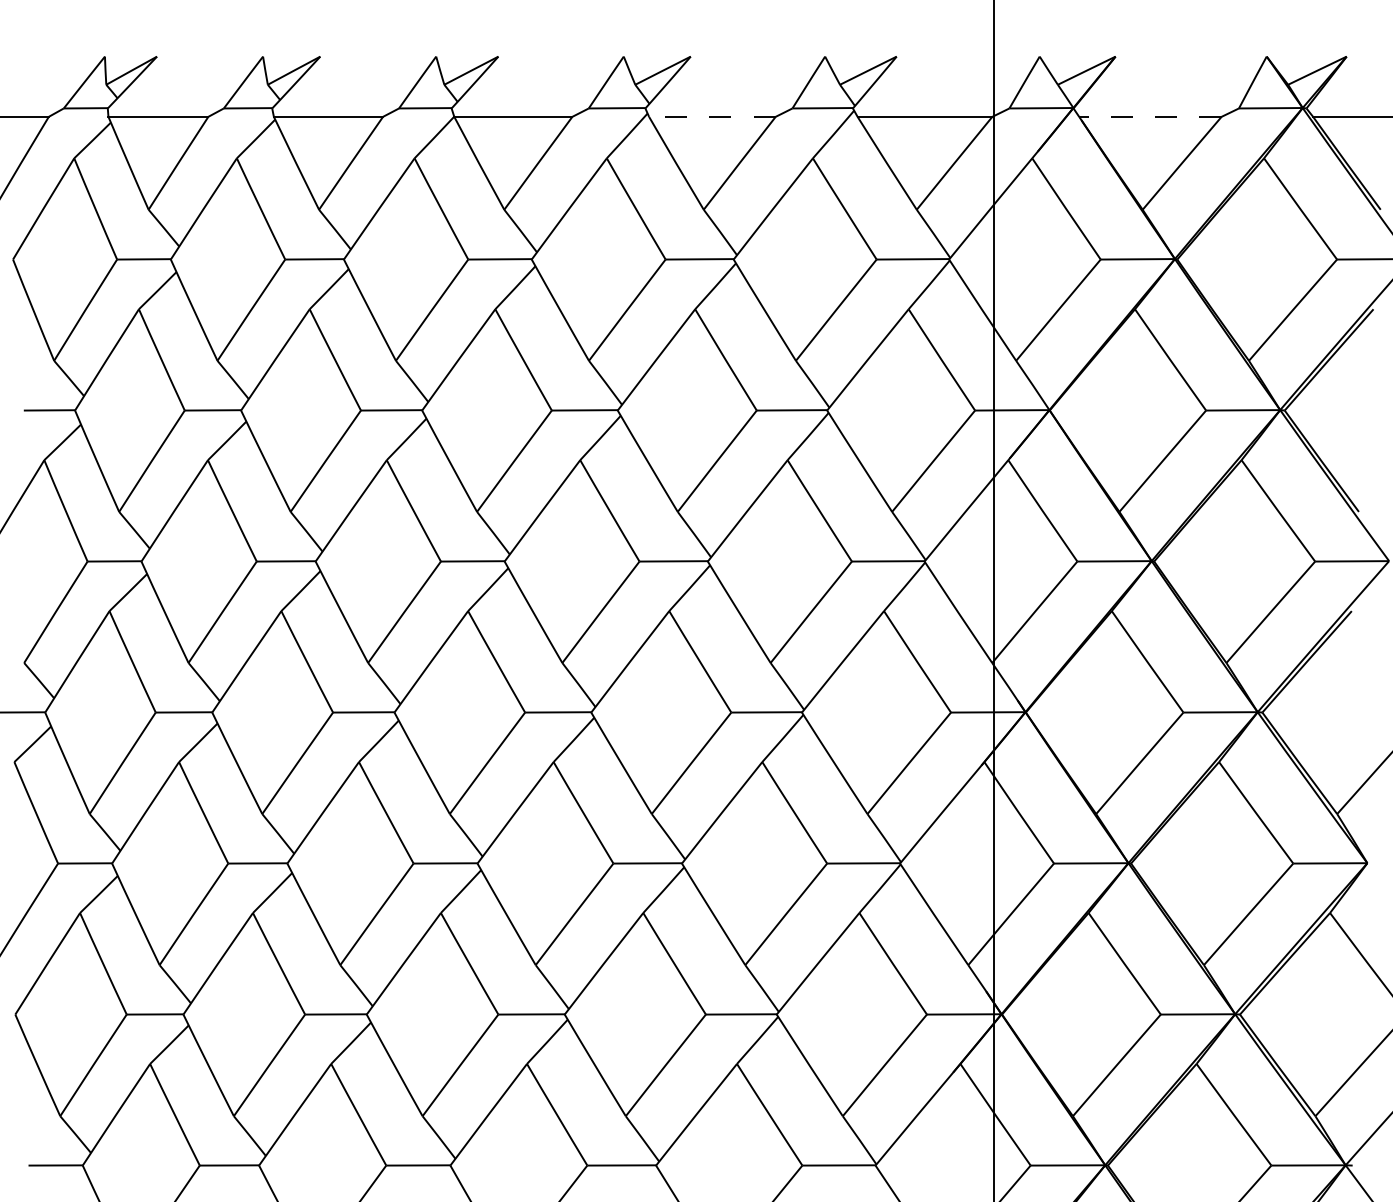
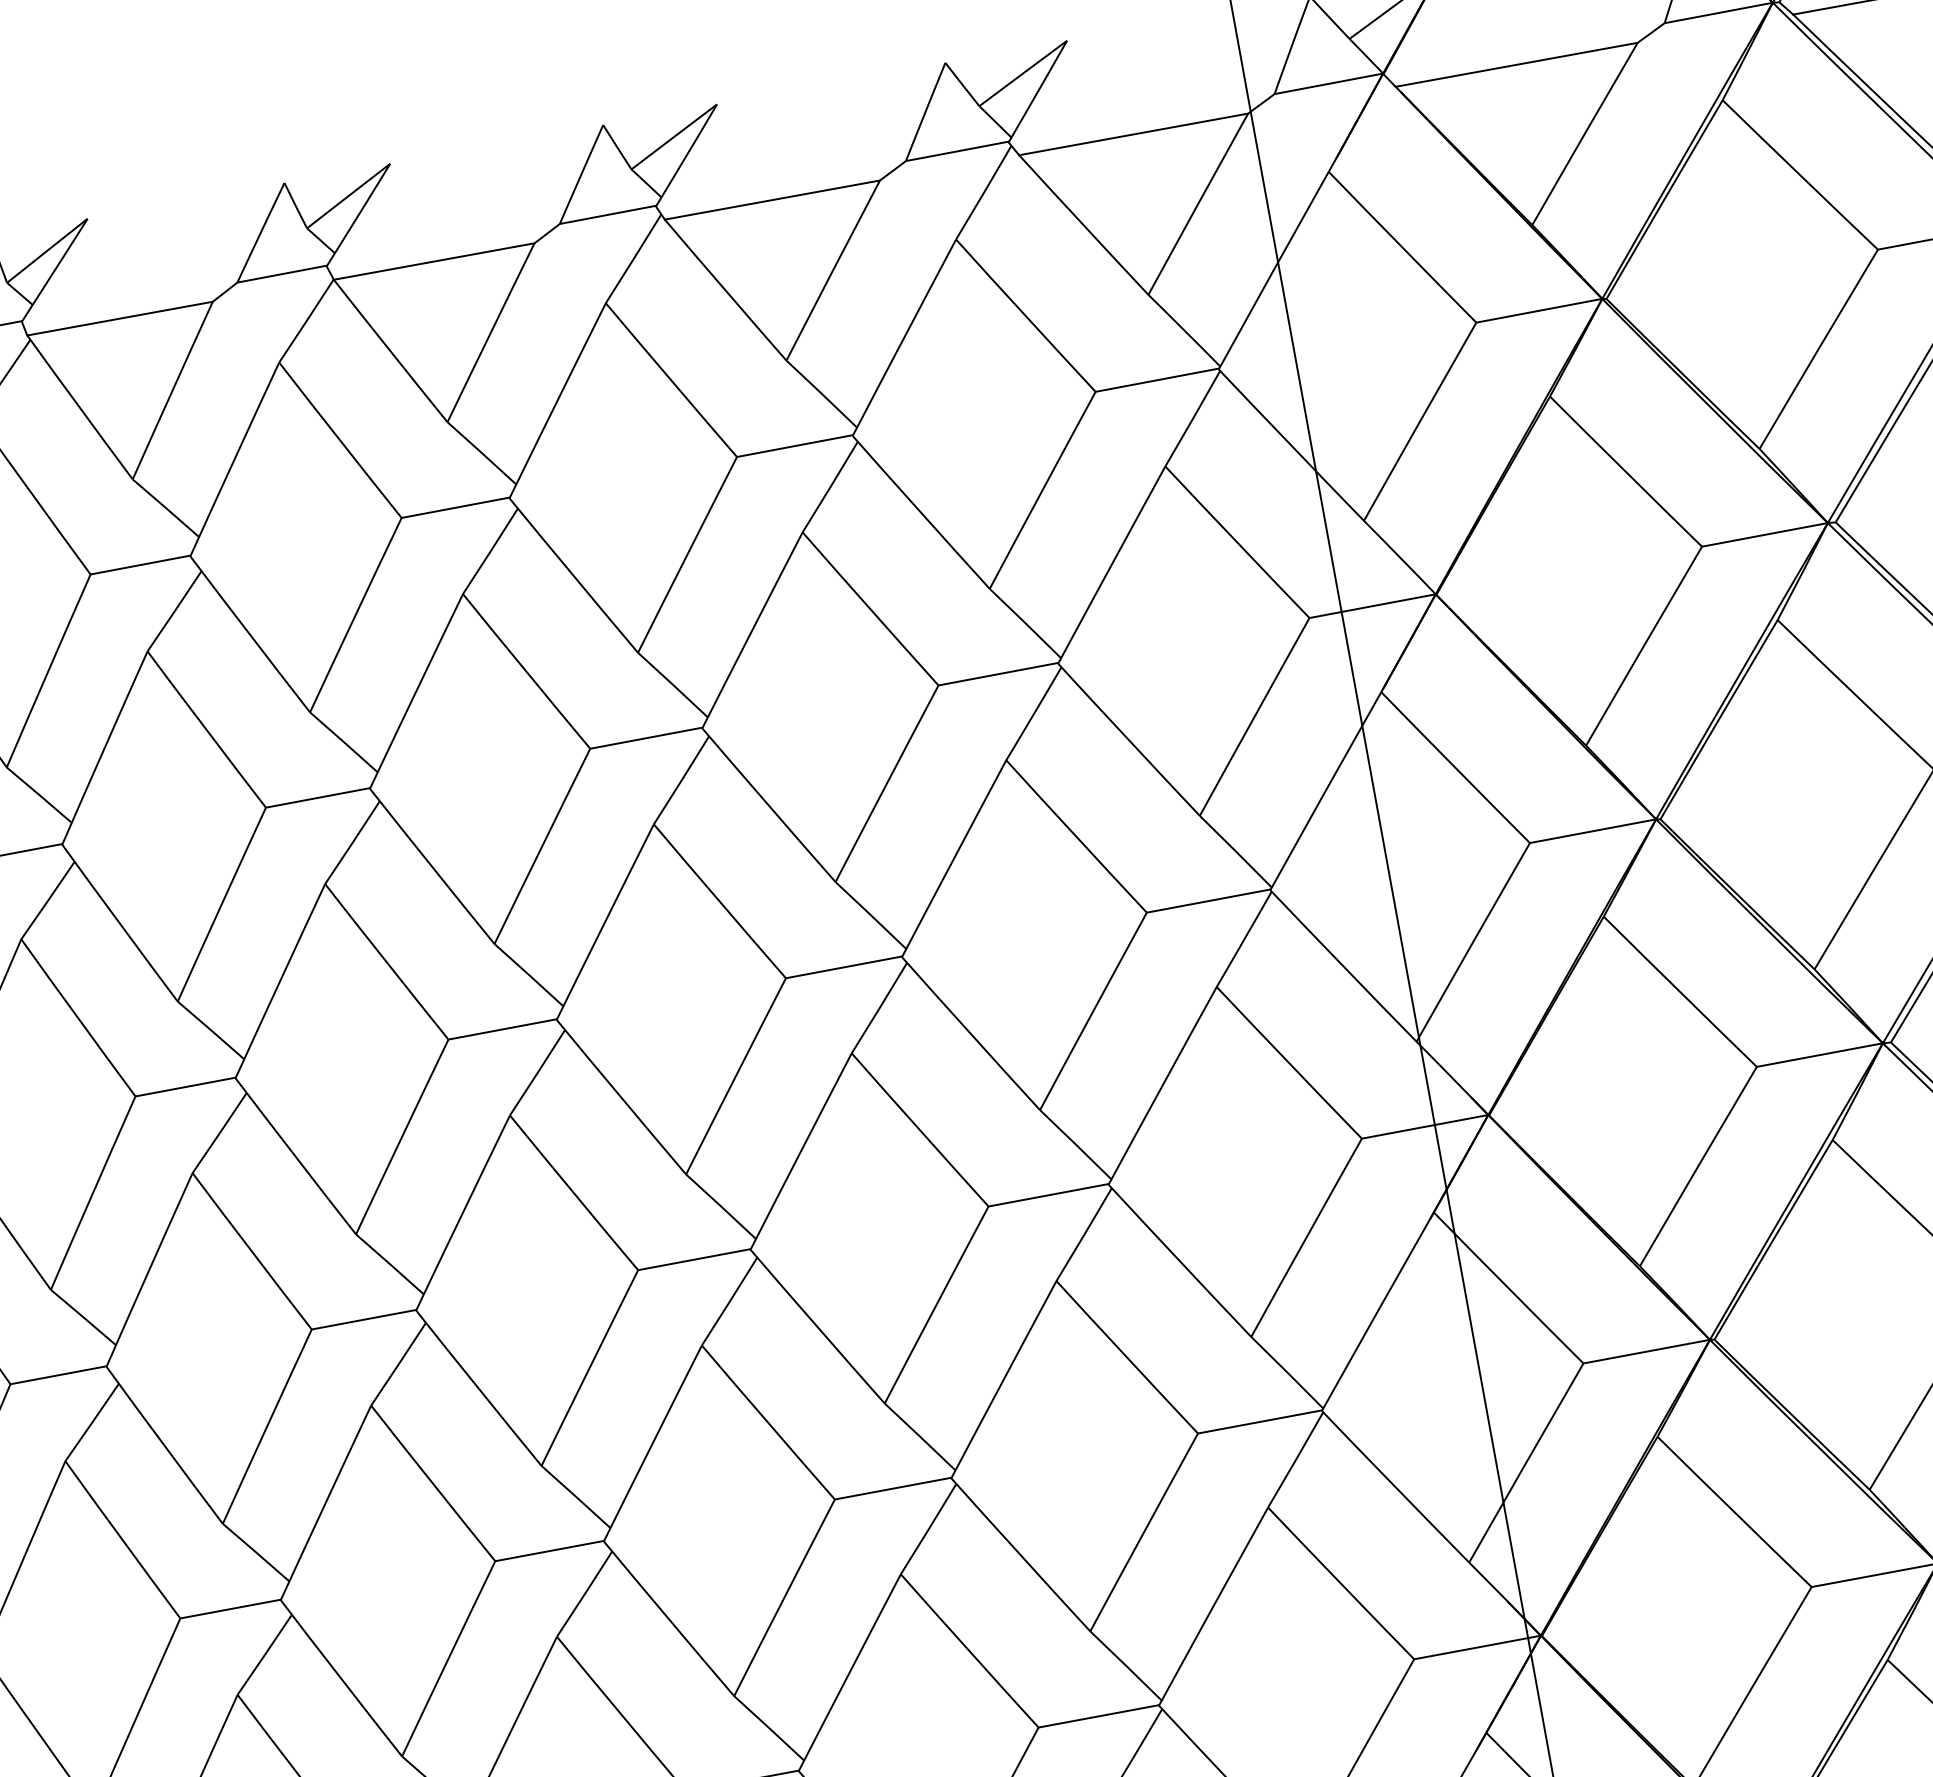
line: (711, 116) -> (770, 199), dashed -> solid
line: (1149, 116) -> (1515, 64), dashed -> solid

